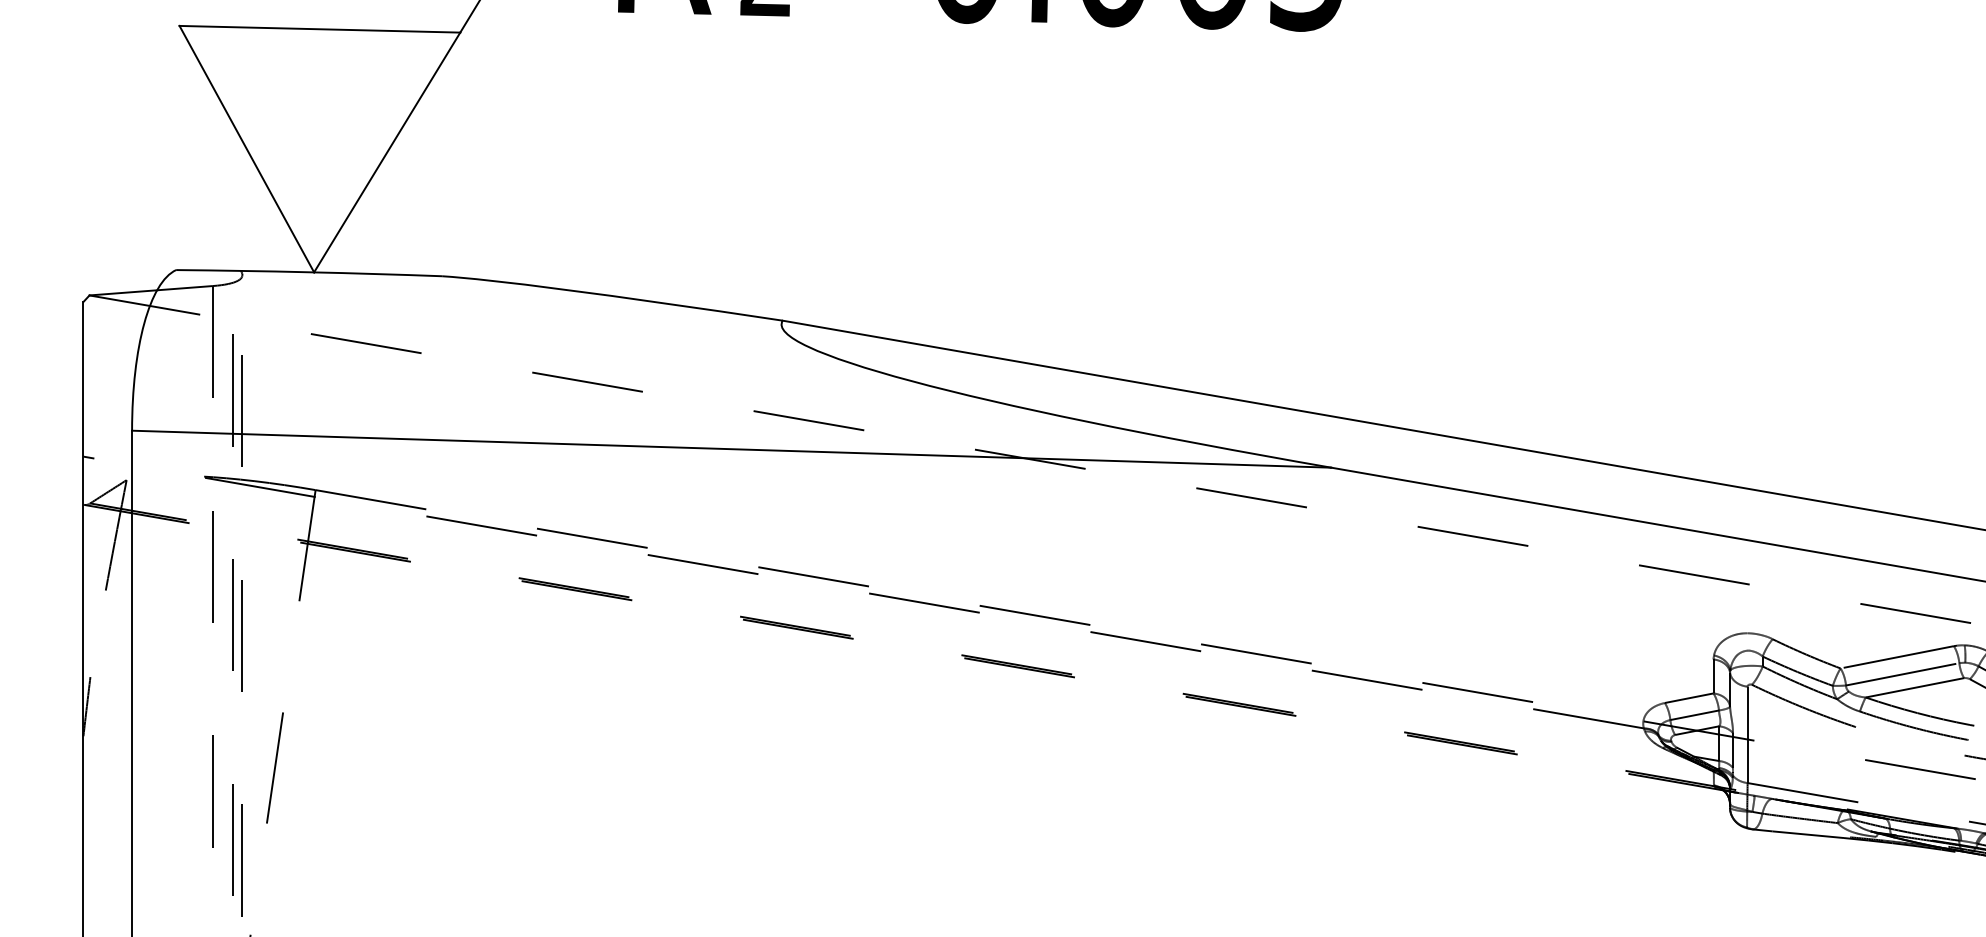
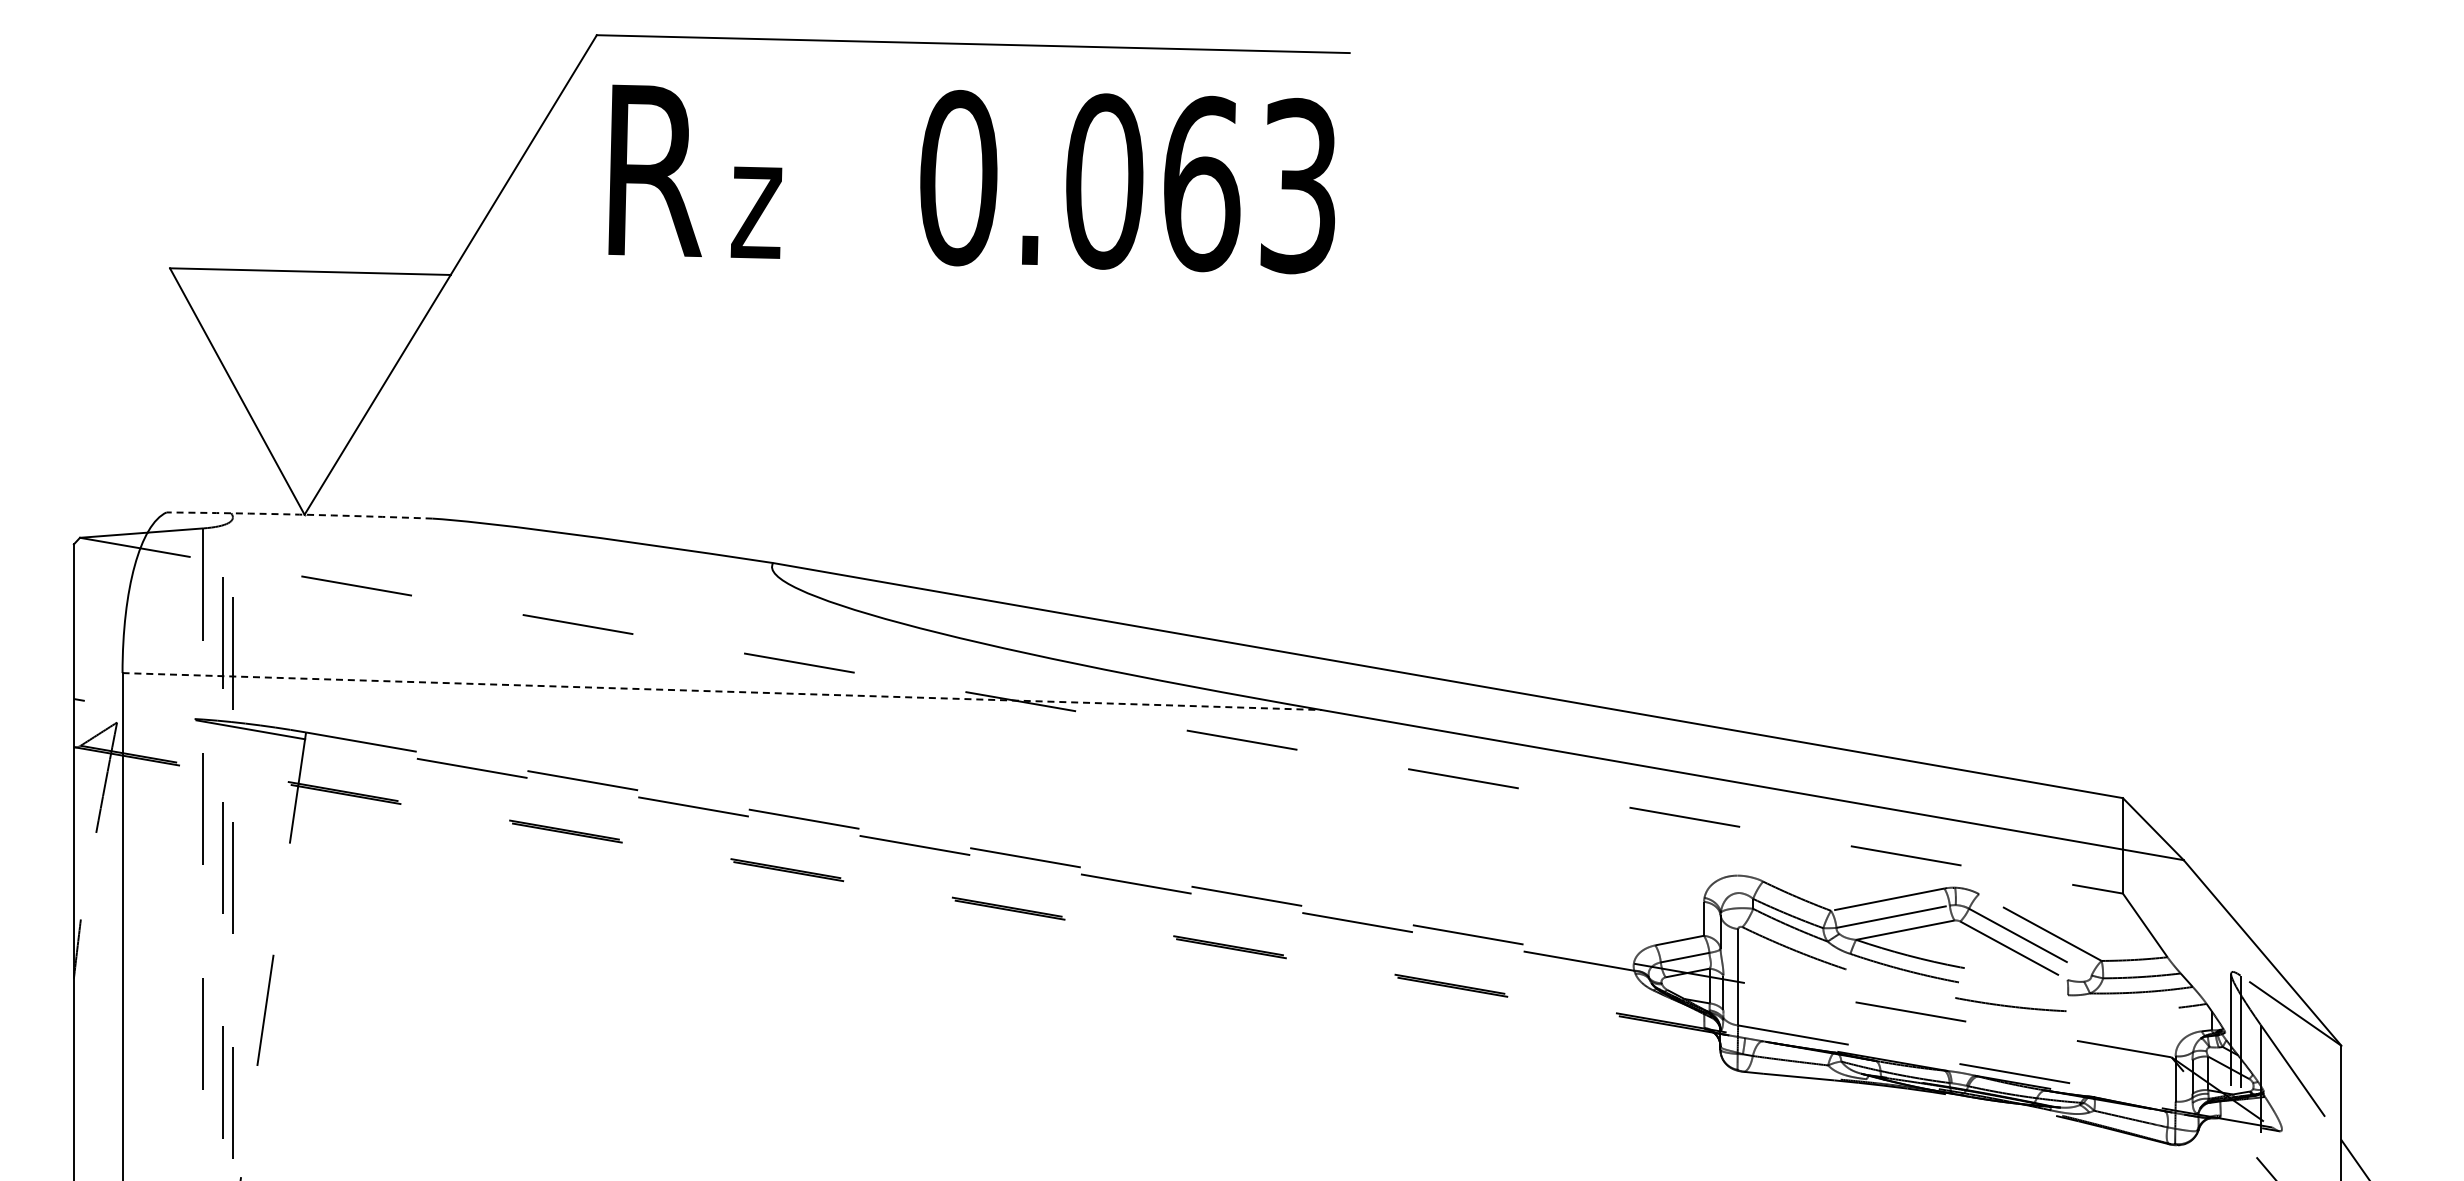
arc: (309, 272) -> (299, 514), solid -> dashed
line: (732, 449) -> (722, 691), solid -> dashed

